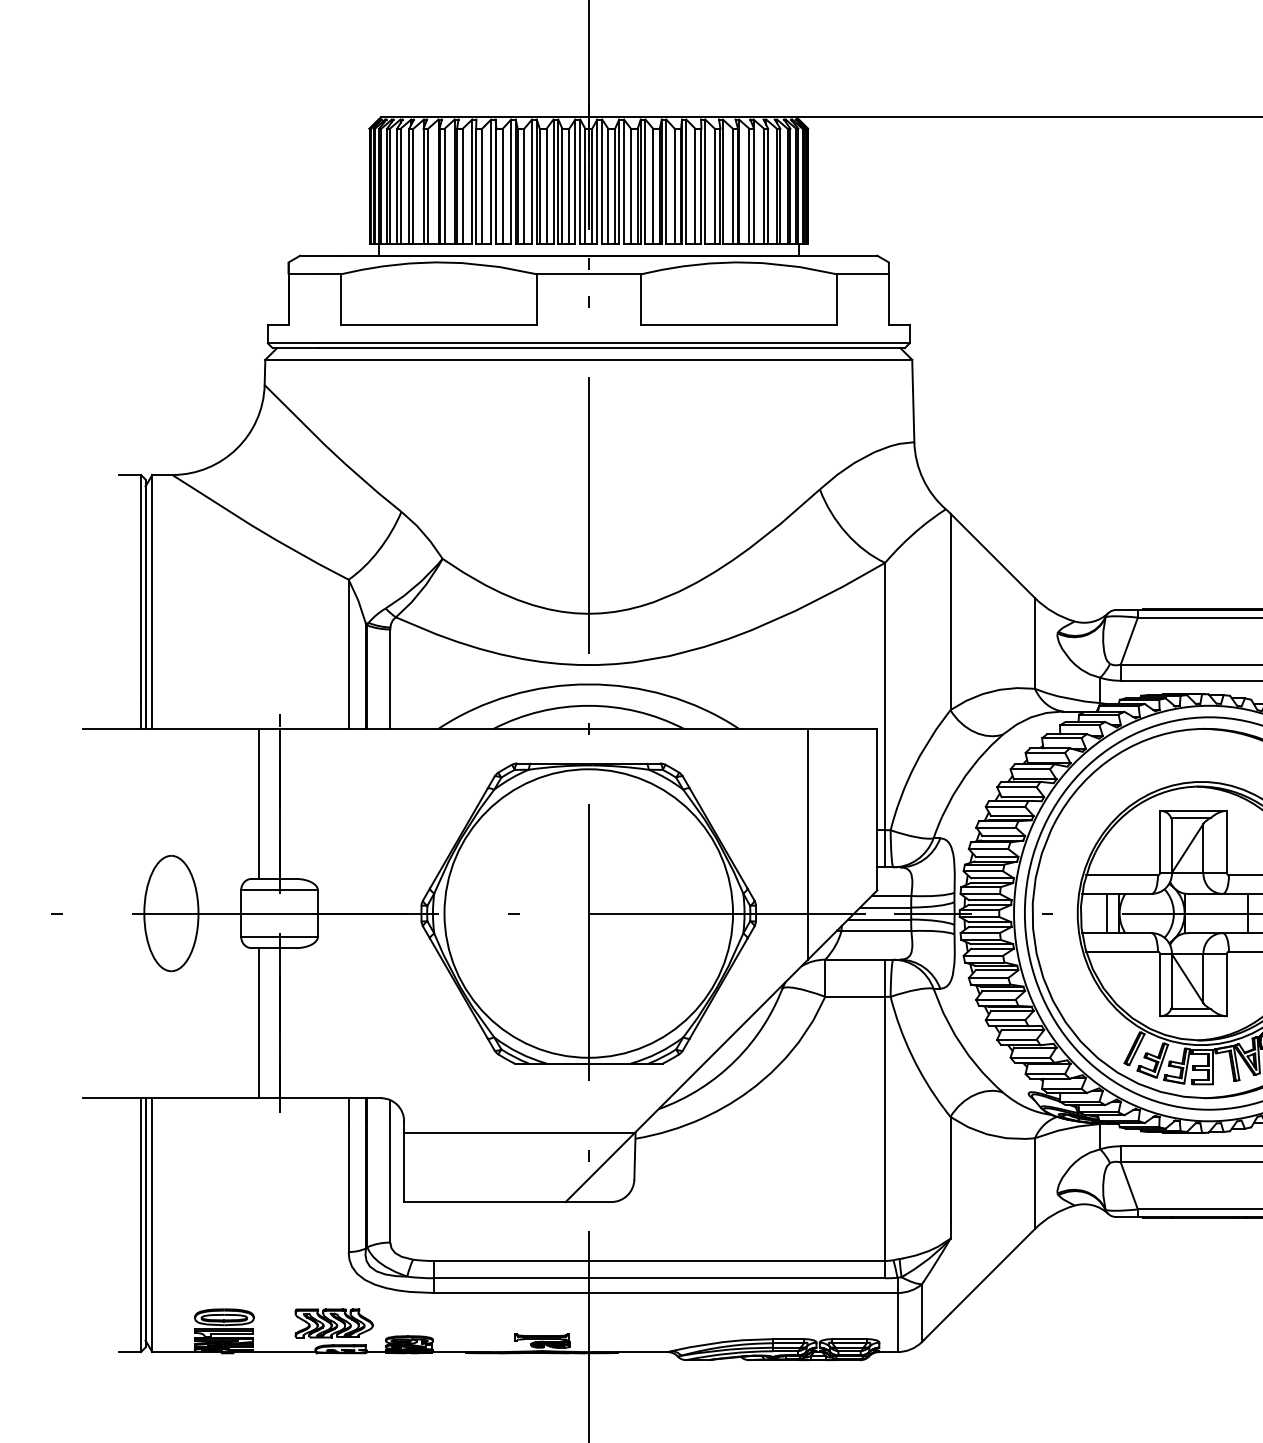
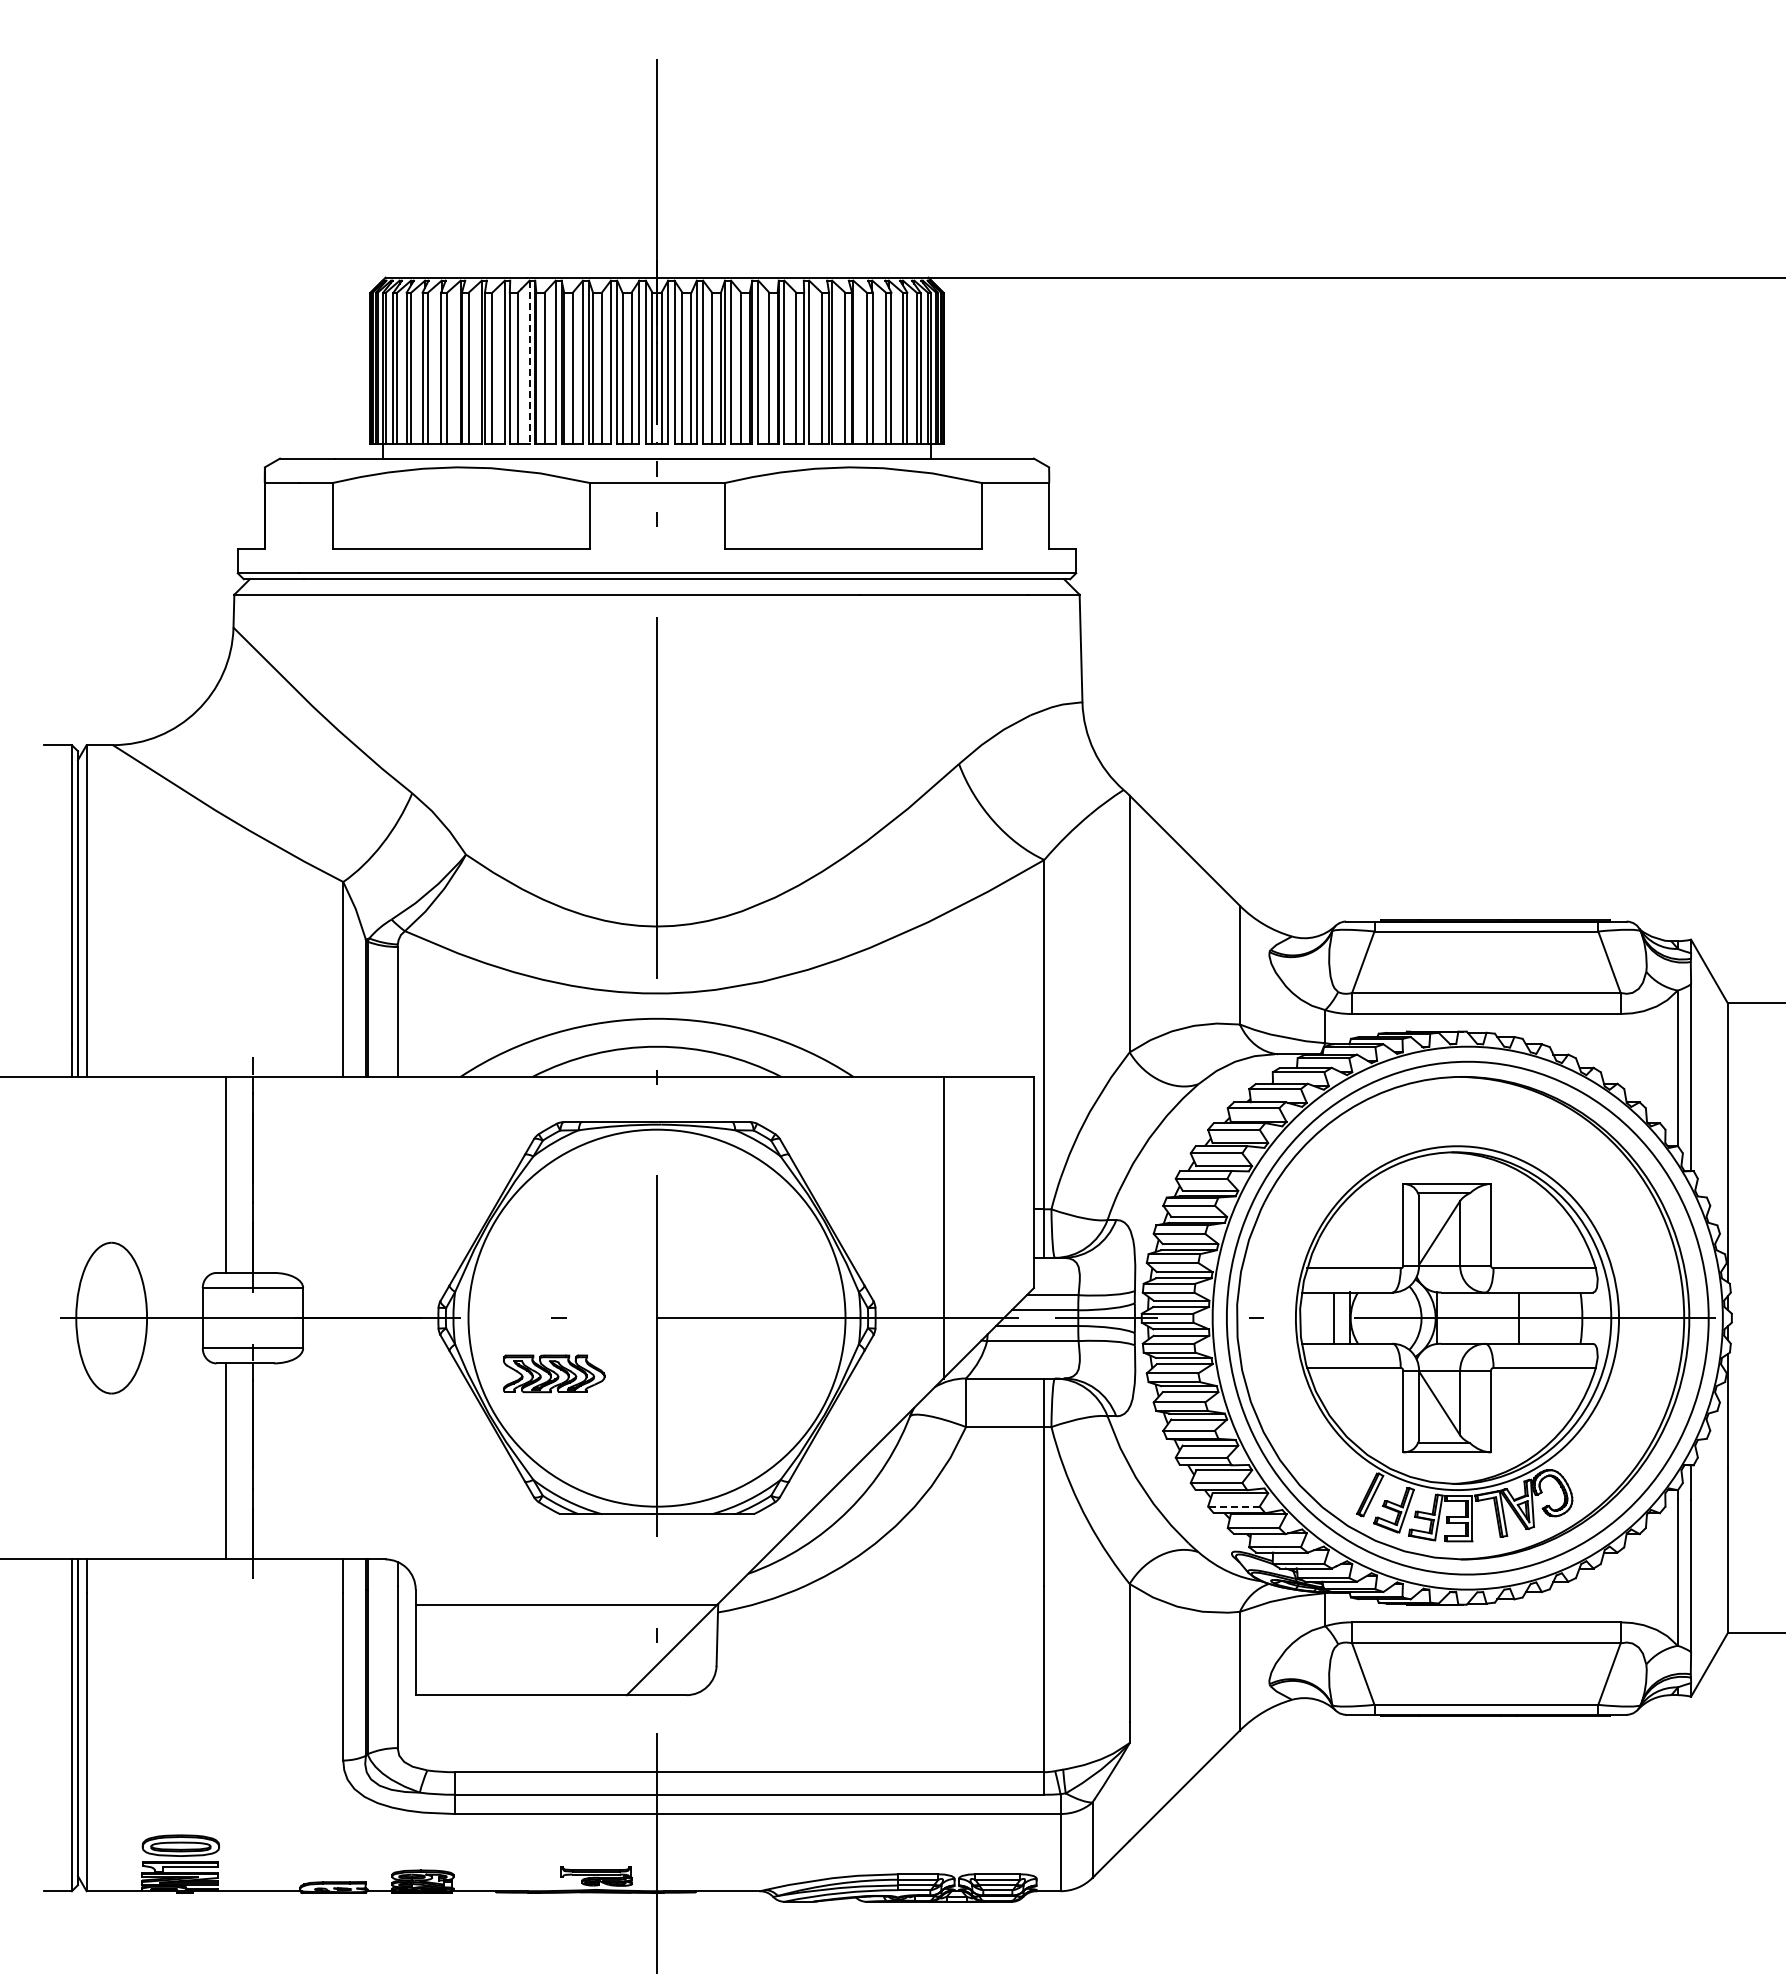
line: (491, 182) -> (529, 362), solid -> dashed
line: (1029, 1057) -> (1233, 1506), solid -> dashed
part: (334, 1323) -> (554, 1373), moved

